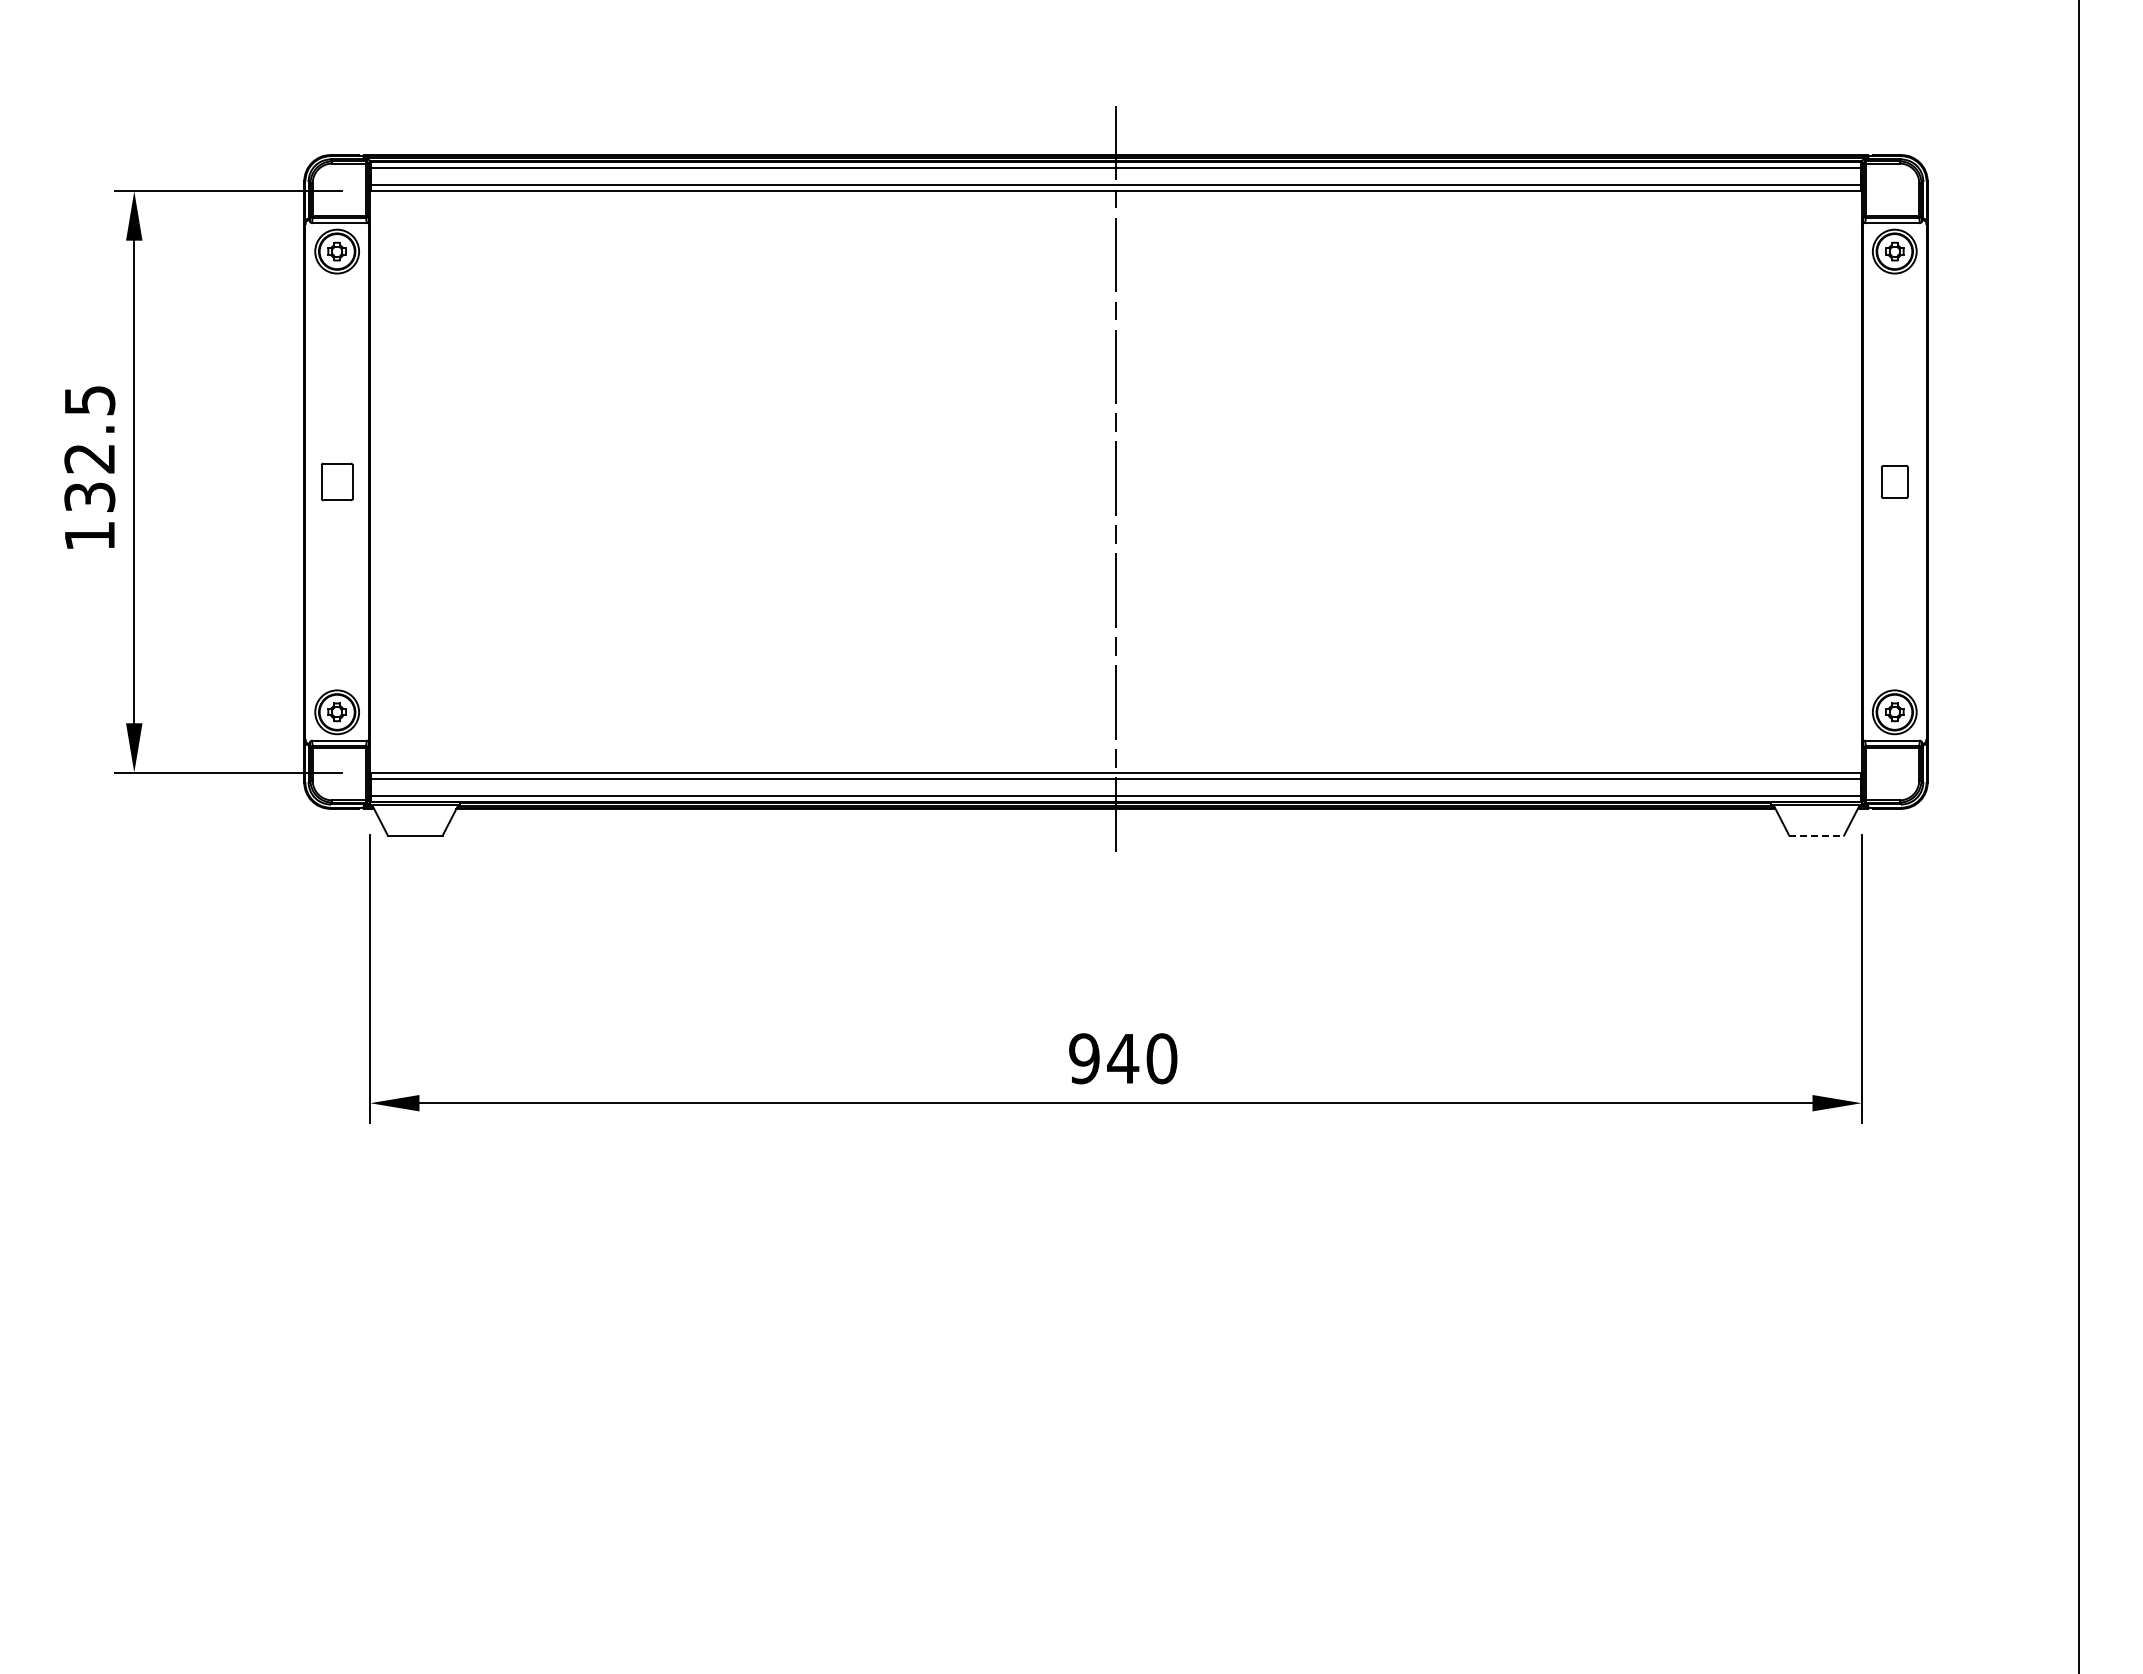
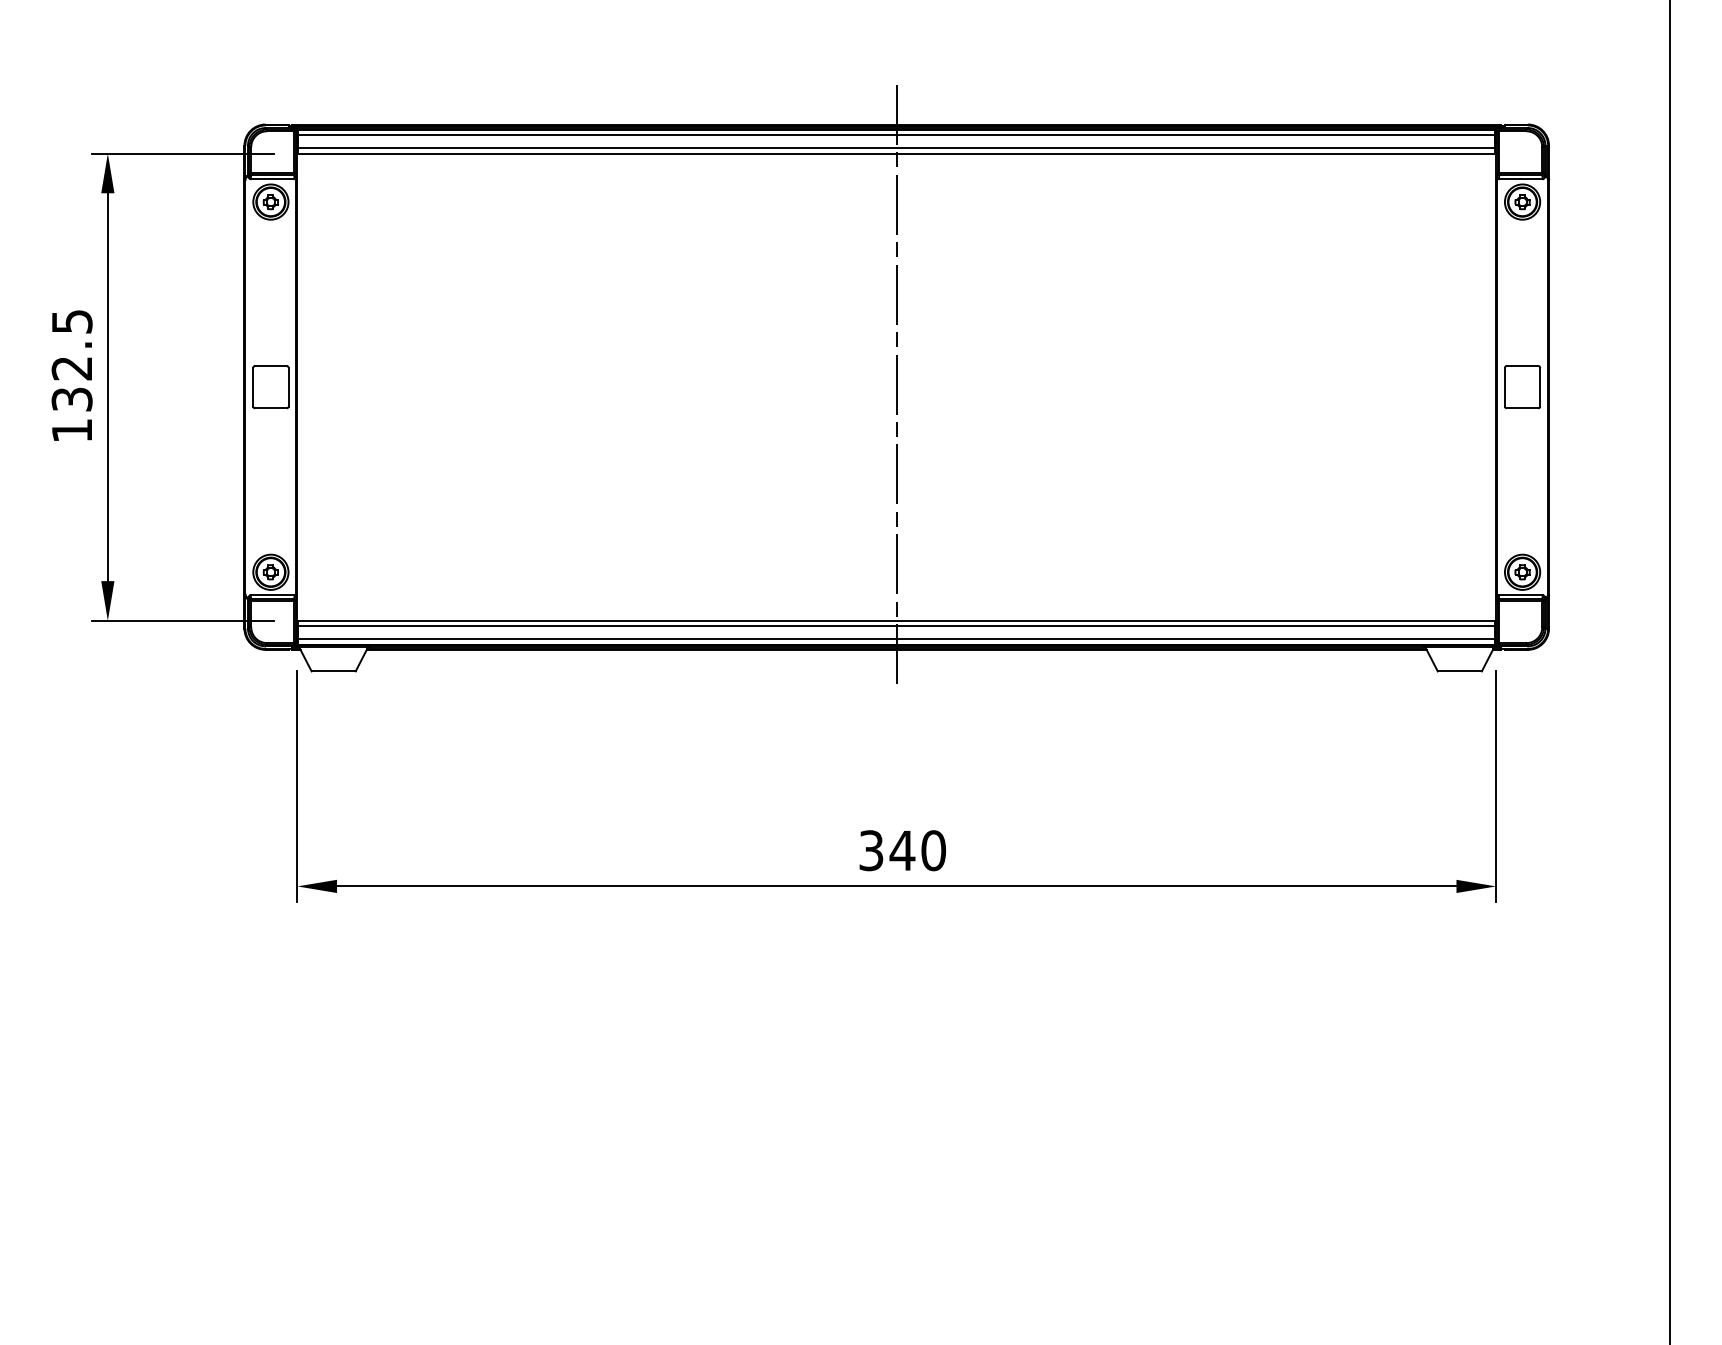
part: (336, 481) -> (270, 386), size x1.43
part: (1894, 481) -> (1522, 386), size x1.67
line: (1817, 835) -> (1460, 671), dashed -> solid
text: (1084, 1058) -> (871, 850), 940 -> 340

